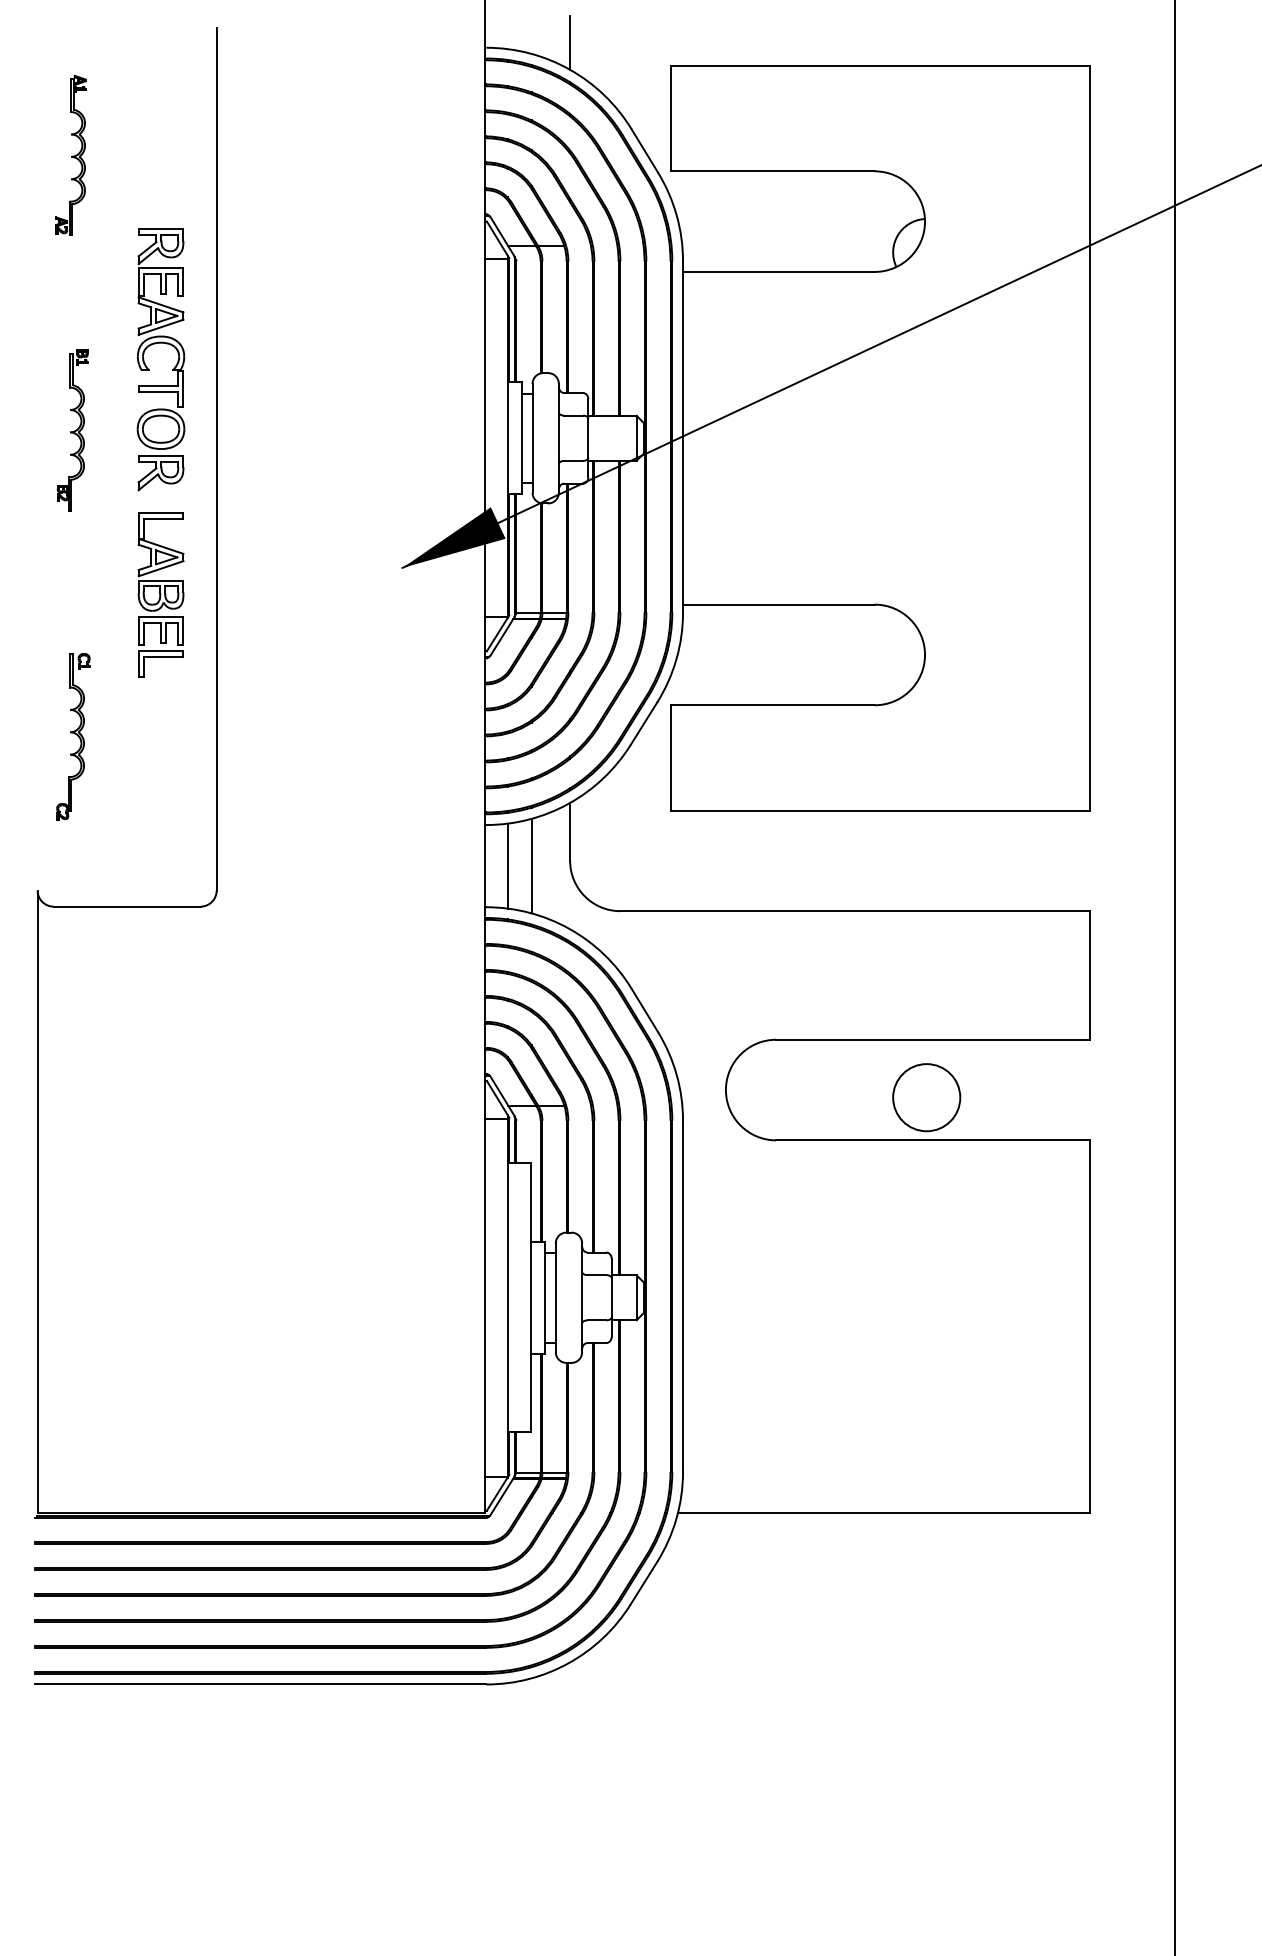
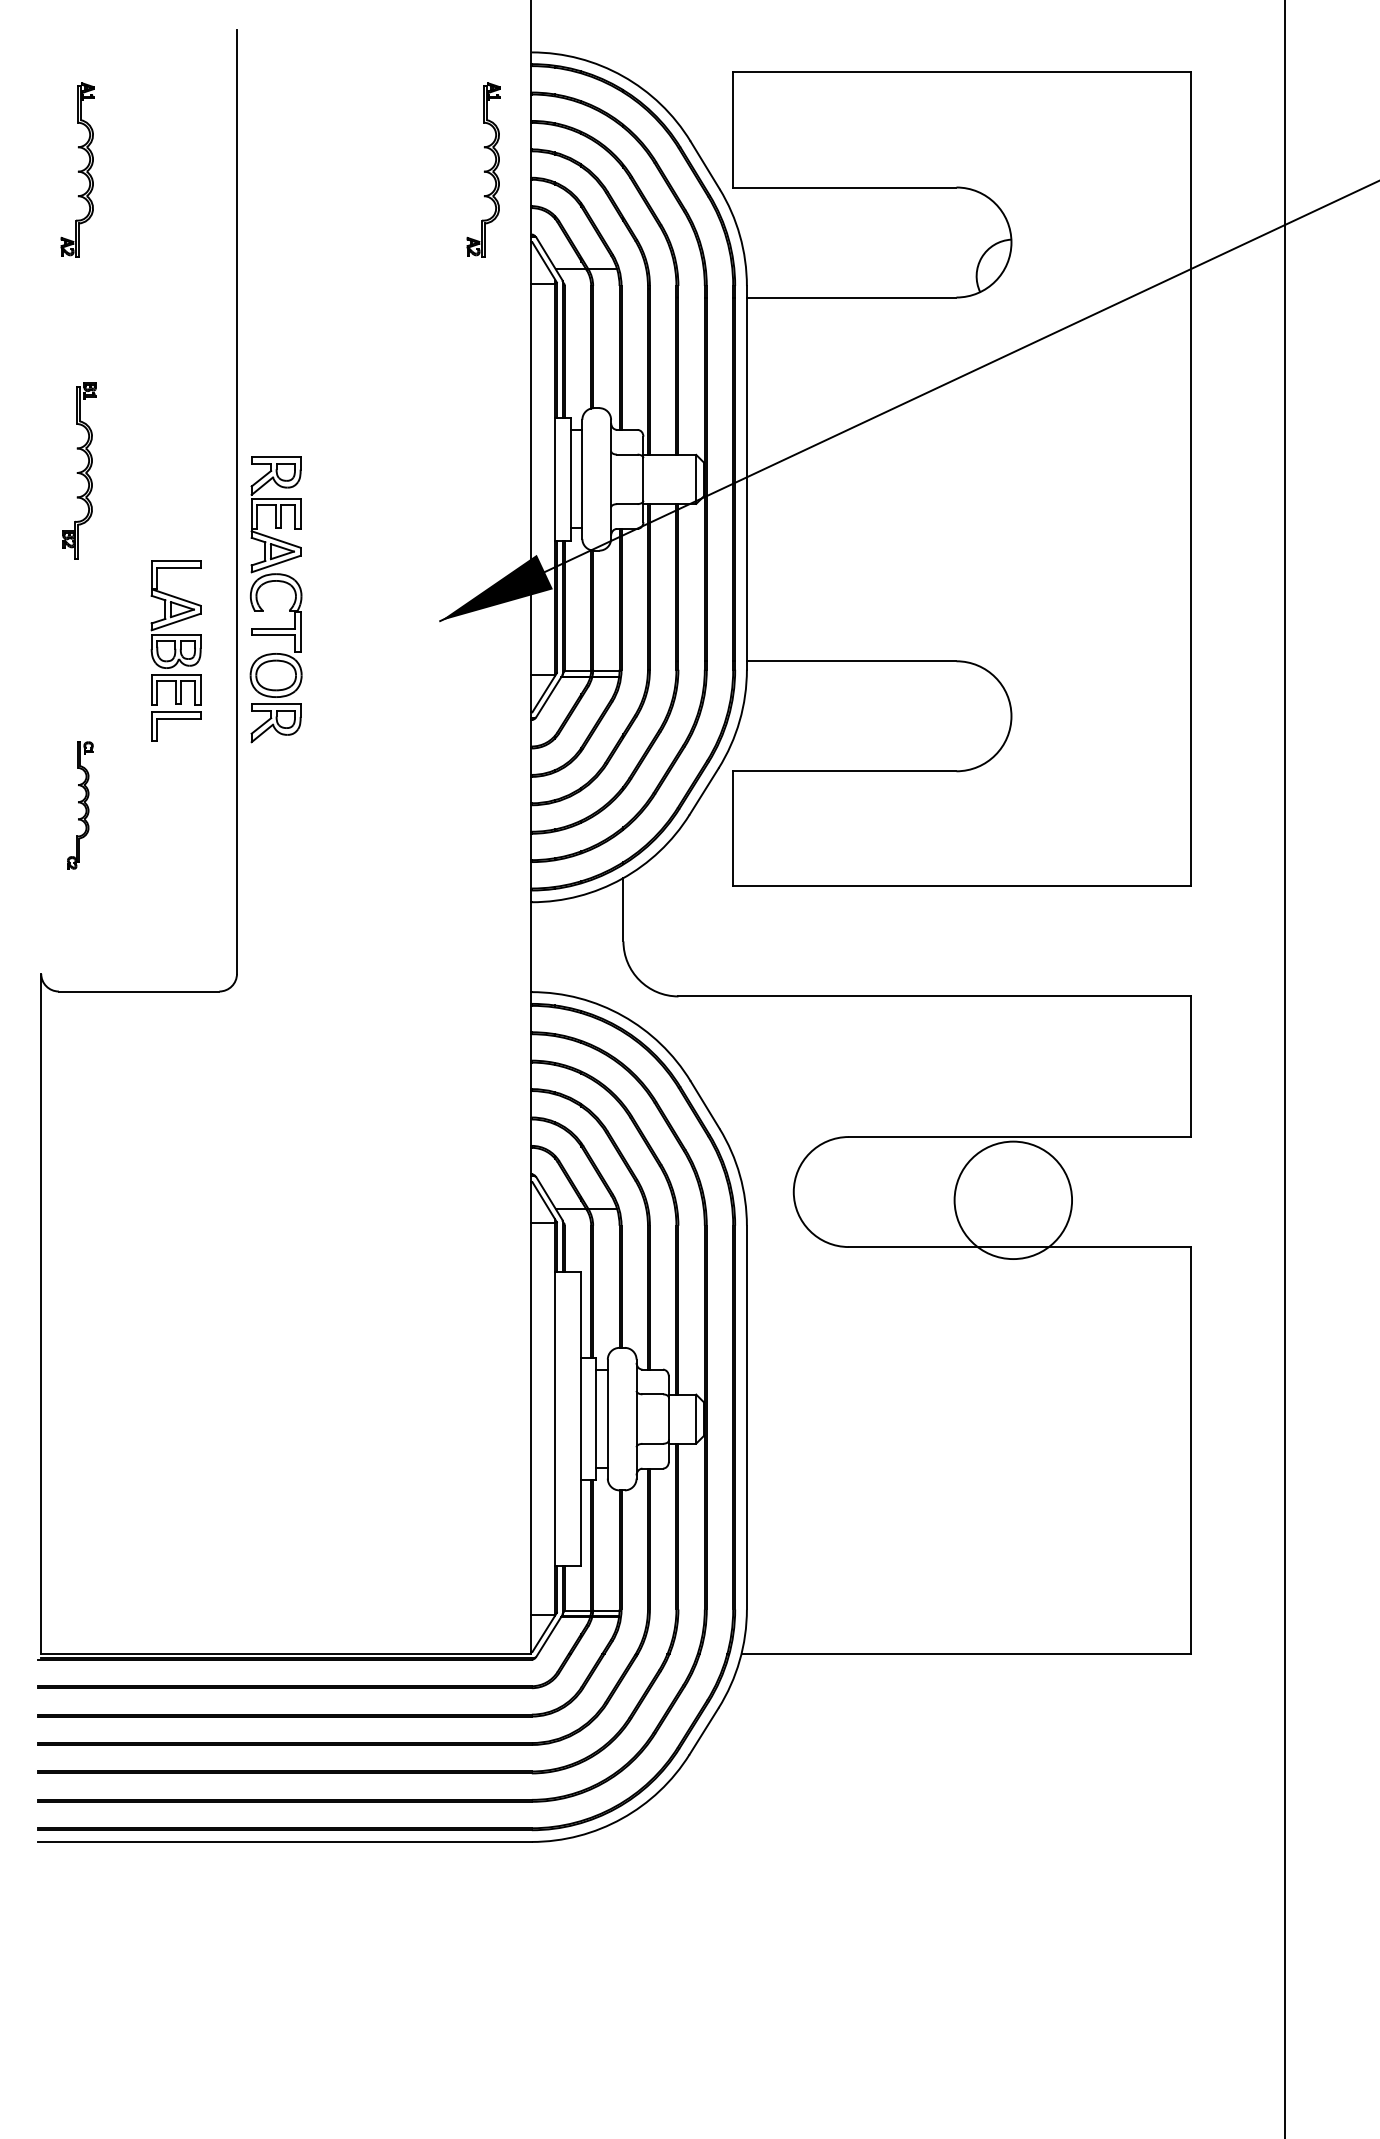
line: (570, 42) -> (623, 46), removed
part: (442, 154) -> (483, 169), added
part: (148, 367) -> (262, 608), moved
part: (73, 736) -> (80, 805), size x0.7
line: (507, 865) -> (555, 946), removed
line: (531, 865) -> (581, 946), removed
circle: (926, 1097) -> (1013, 1200), size x1.6

